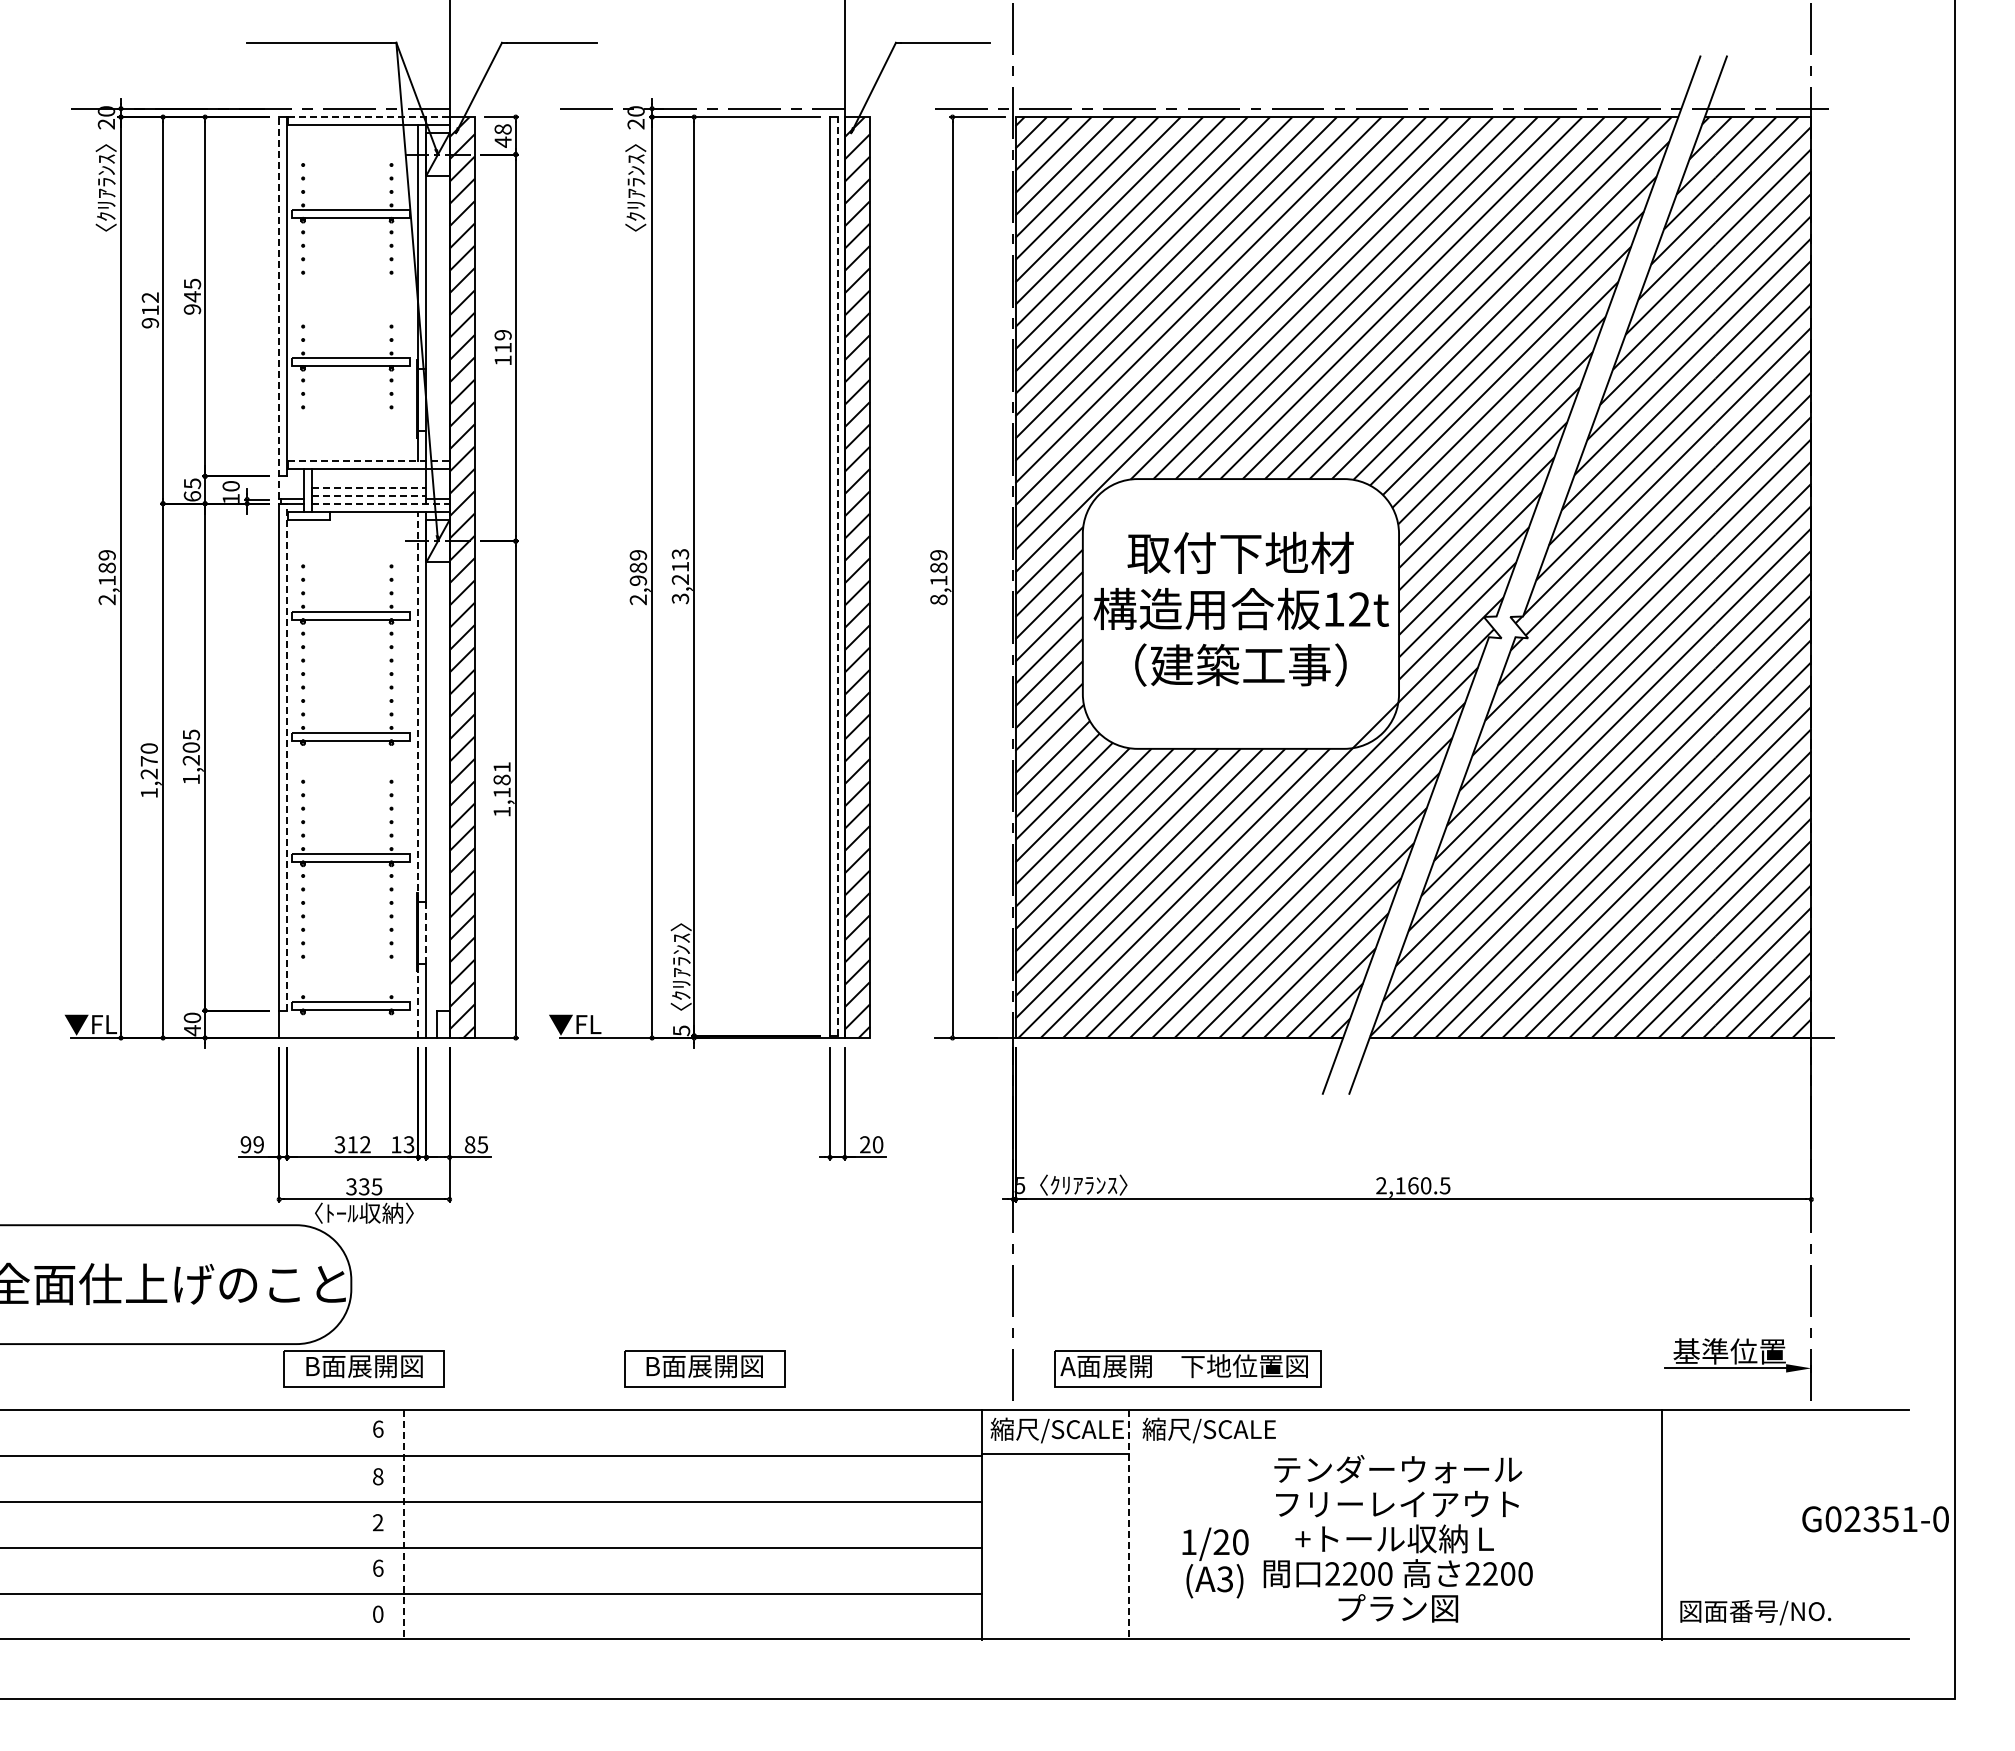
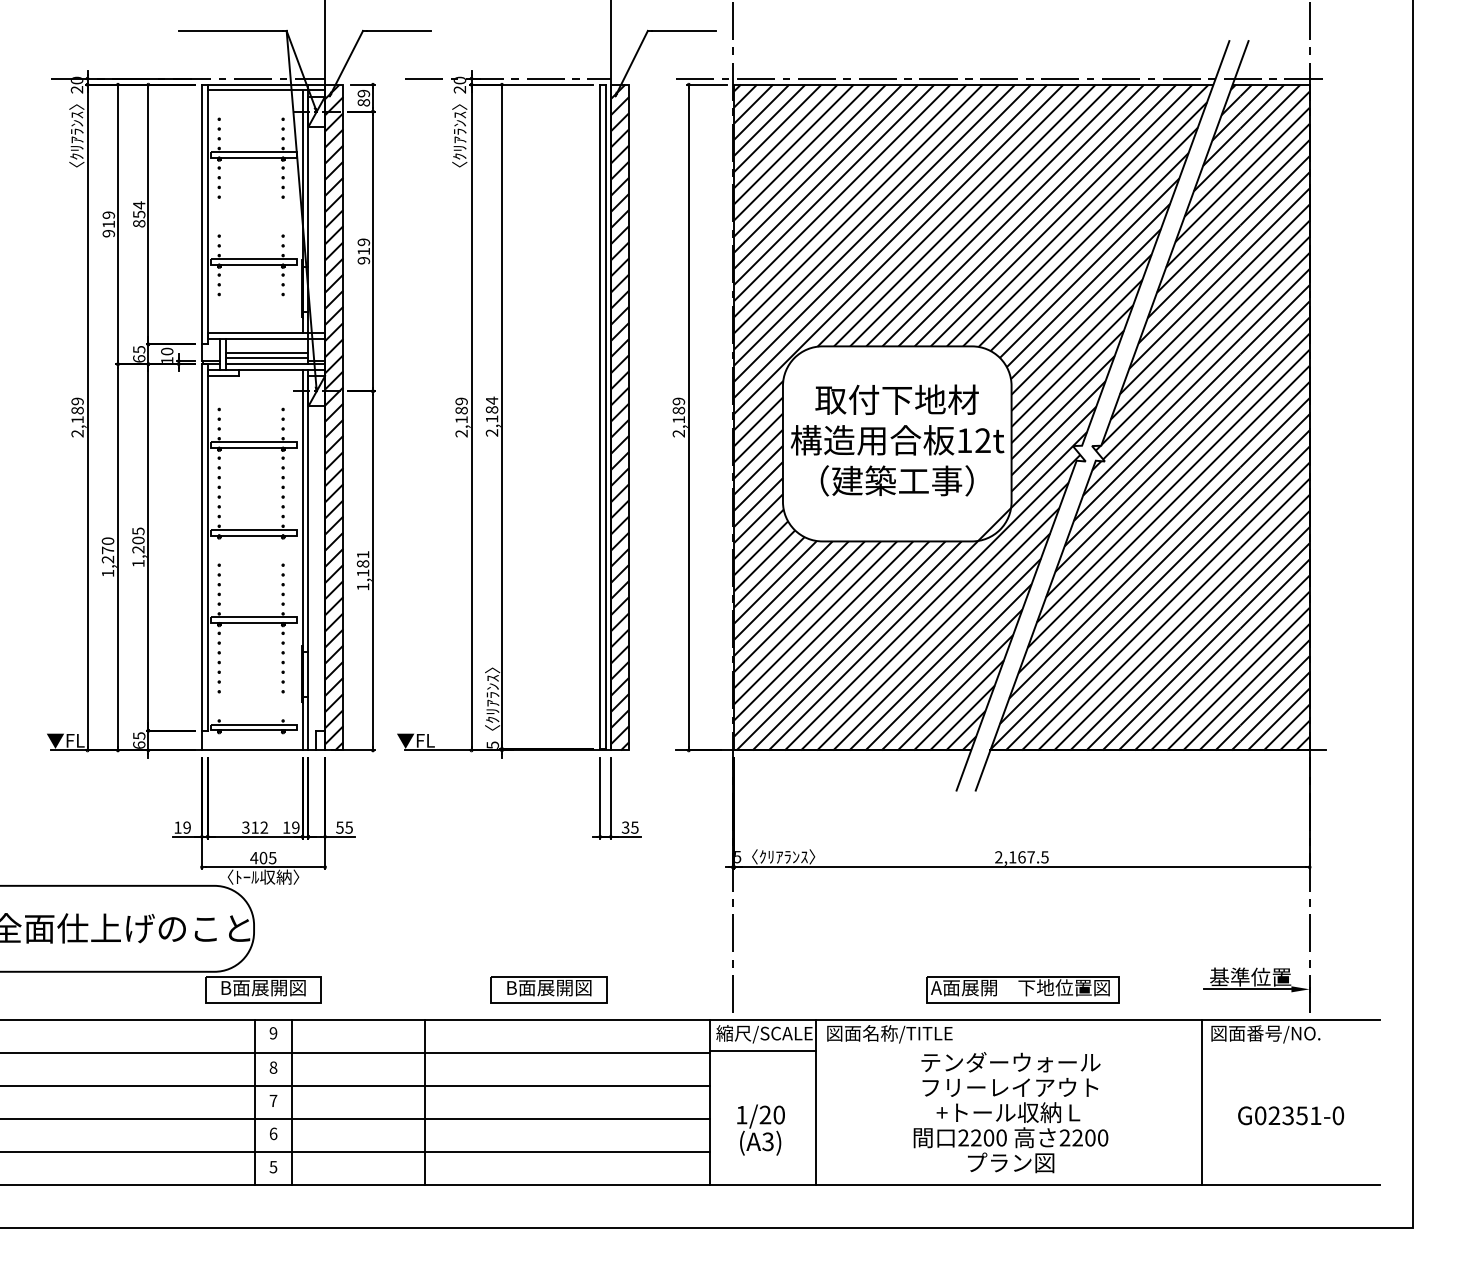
line: (368, 117) -> (266, 84), dashed -> solid
text: (502, 135) -> (363, 97), 48 -> 89
text: (192, 296) -> (139, 214), 945 -> 854
text: (150, 297) -> (108, 215), 912 -> 919
line: (279, 307) -> (202, 222), dashed -> solid
text: (502, 360) -> (363, 260), 119 -> 919
line: (368, 460) -> (266, 332), dashed -> solid
line: (369, 487) -> (267, 352), dashed -> solid
line: (369, 495) -> (267, 358), dashed -> solid
line: (381, 503) -> (275, 364), dashed -> solid
line: (838, 575) -> (606, 416), dashed -> solid
text: (680, 576) -> (492, 416), 3,213 -> 2,184
text: (638, 580) -> (461, 419), 2,989 -> 2,189
text: (938, 599) -> (678, 433), 8,189 -> 2,189
line: (418, 706) -> (302, 510), dashed -> solid
line: (287, 756) -> (207, 546), dashed -> solid
line: (426, 933) -> (308, 674), dashed -> solid
line: (418, 1000) -> (302, 723), dashed -> solid
text: (192, 1024) -> (139, 740), 40 -> 65
text: (245, 1144) -> (177, 827), 99 -> 19
text: (408, 1144) -> (295, 827), 13 -> 19
text: (469, 1144) -> (339, 827), 85 -> 55
text: (871, 1144) -> (630, 827), 20 -> 35
text: (1426, 1185) -> (1031, 857), 2,160.5 -> 2,167.5
text: (357, 1186) -> (258, 857), 335 -> 405
part: (704, 1368) -> (549, 989), moved
part: (1187, 1368) -> (1022, 989), moved
text: (378, 1428) -> (273, 1032), 6 -> 9
text: (1229, 1430) -> (889, 1034), 縮尺/SCALE -> 図面名称/TITLE
text: (1875, 1519) -> (1290, 1115), moved
text: (378, 1522) -> (273, 1100), 2 -> 7
line: (352, 1524) -> (254, 1102), added
line: (403, 1524) -> (291, 1102), dashed -> solid
line: (587, 1524) -> (424, 1102), added
line: (1128, 1524) -> (815, 1102), dashed -> solid
text: (1215, 1562) -> (761, 1129), moved
text: (1755, 1612) -> (1265, 1034), moved
text: (377, 1613) -> (273, 1166), 0 -> 5

